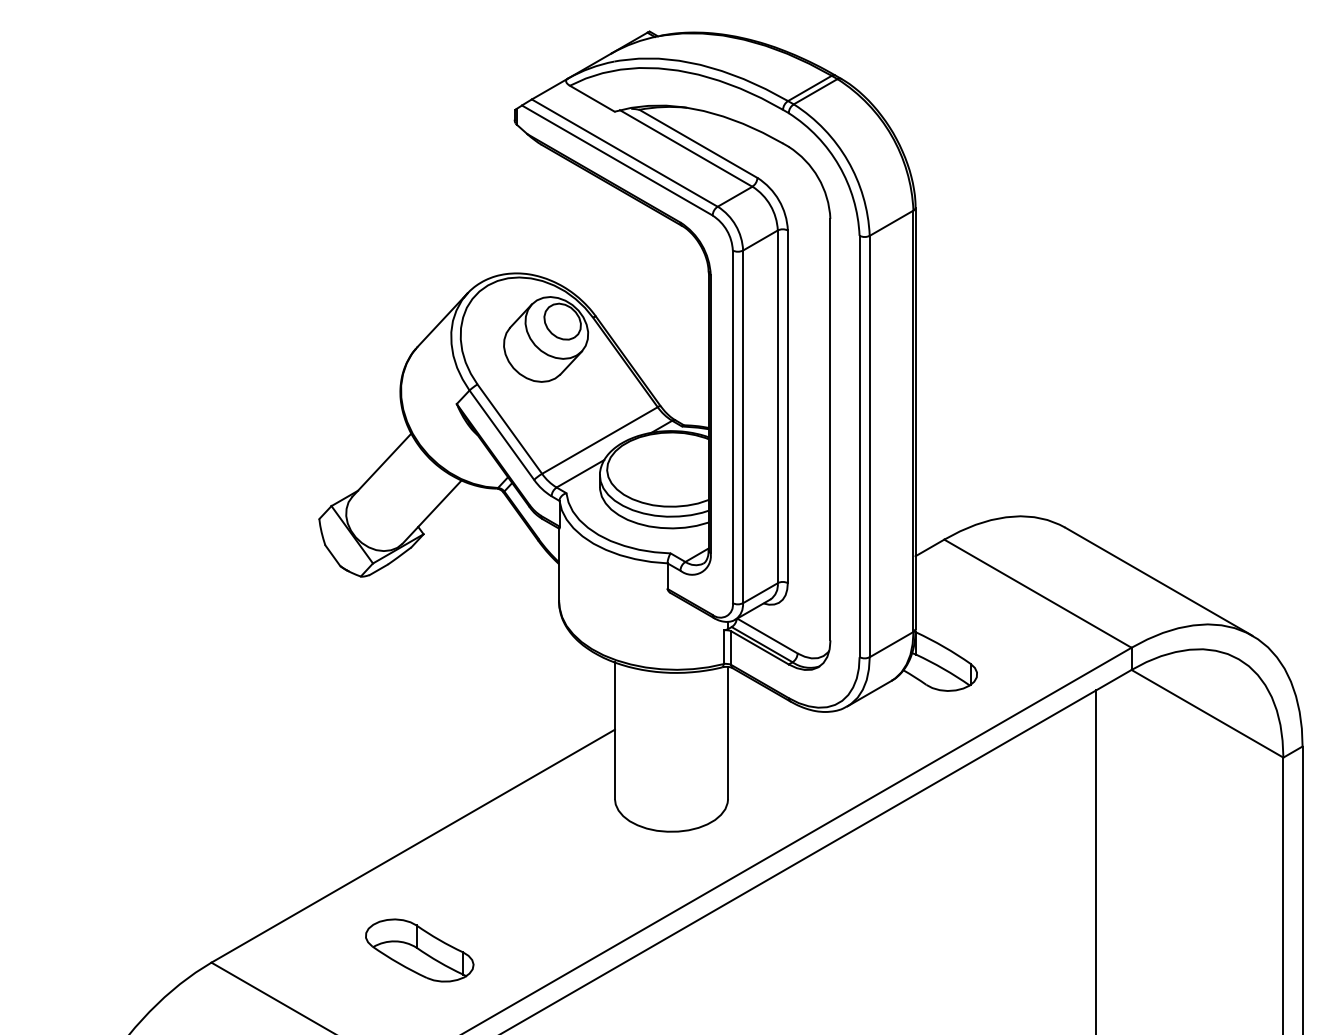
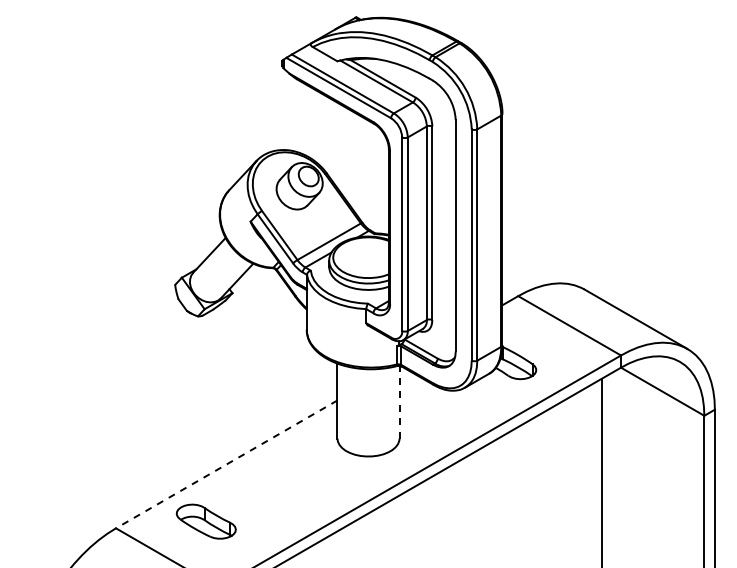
line: (727, 731) -> (399, 401), solid -> dashed
line: (412, 846) -> (226, 464), solid -> dashed
part: (418, 950) -> (205, 521), moved

